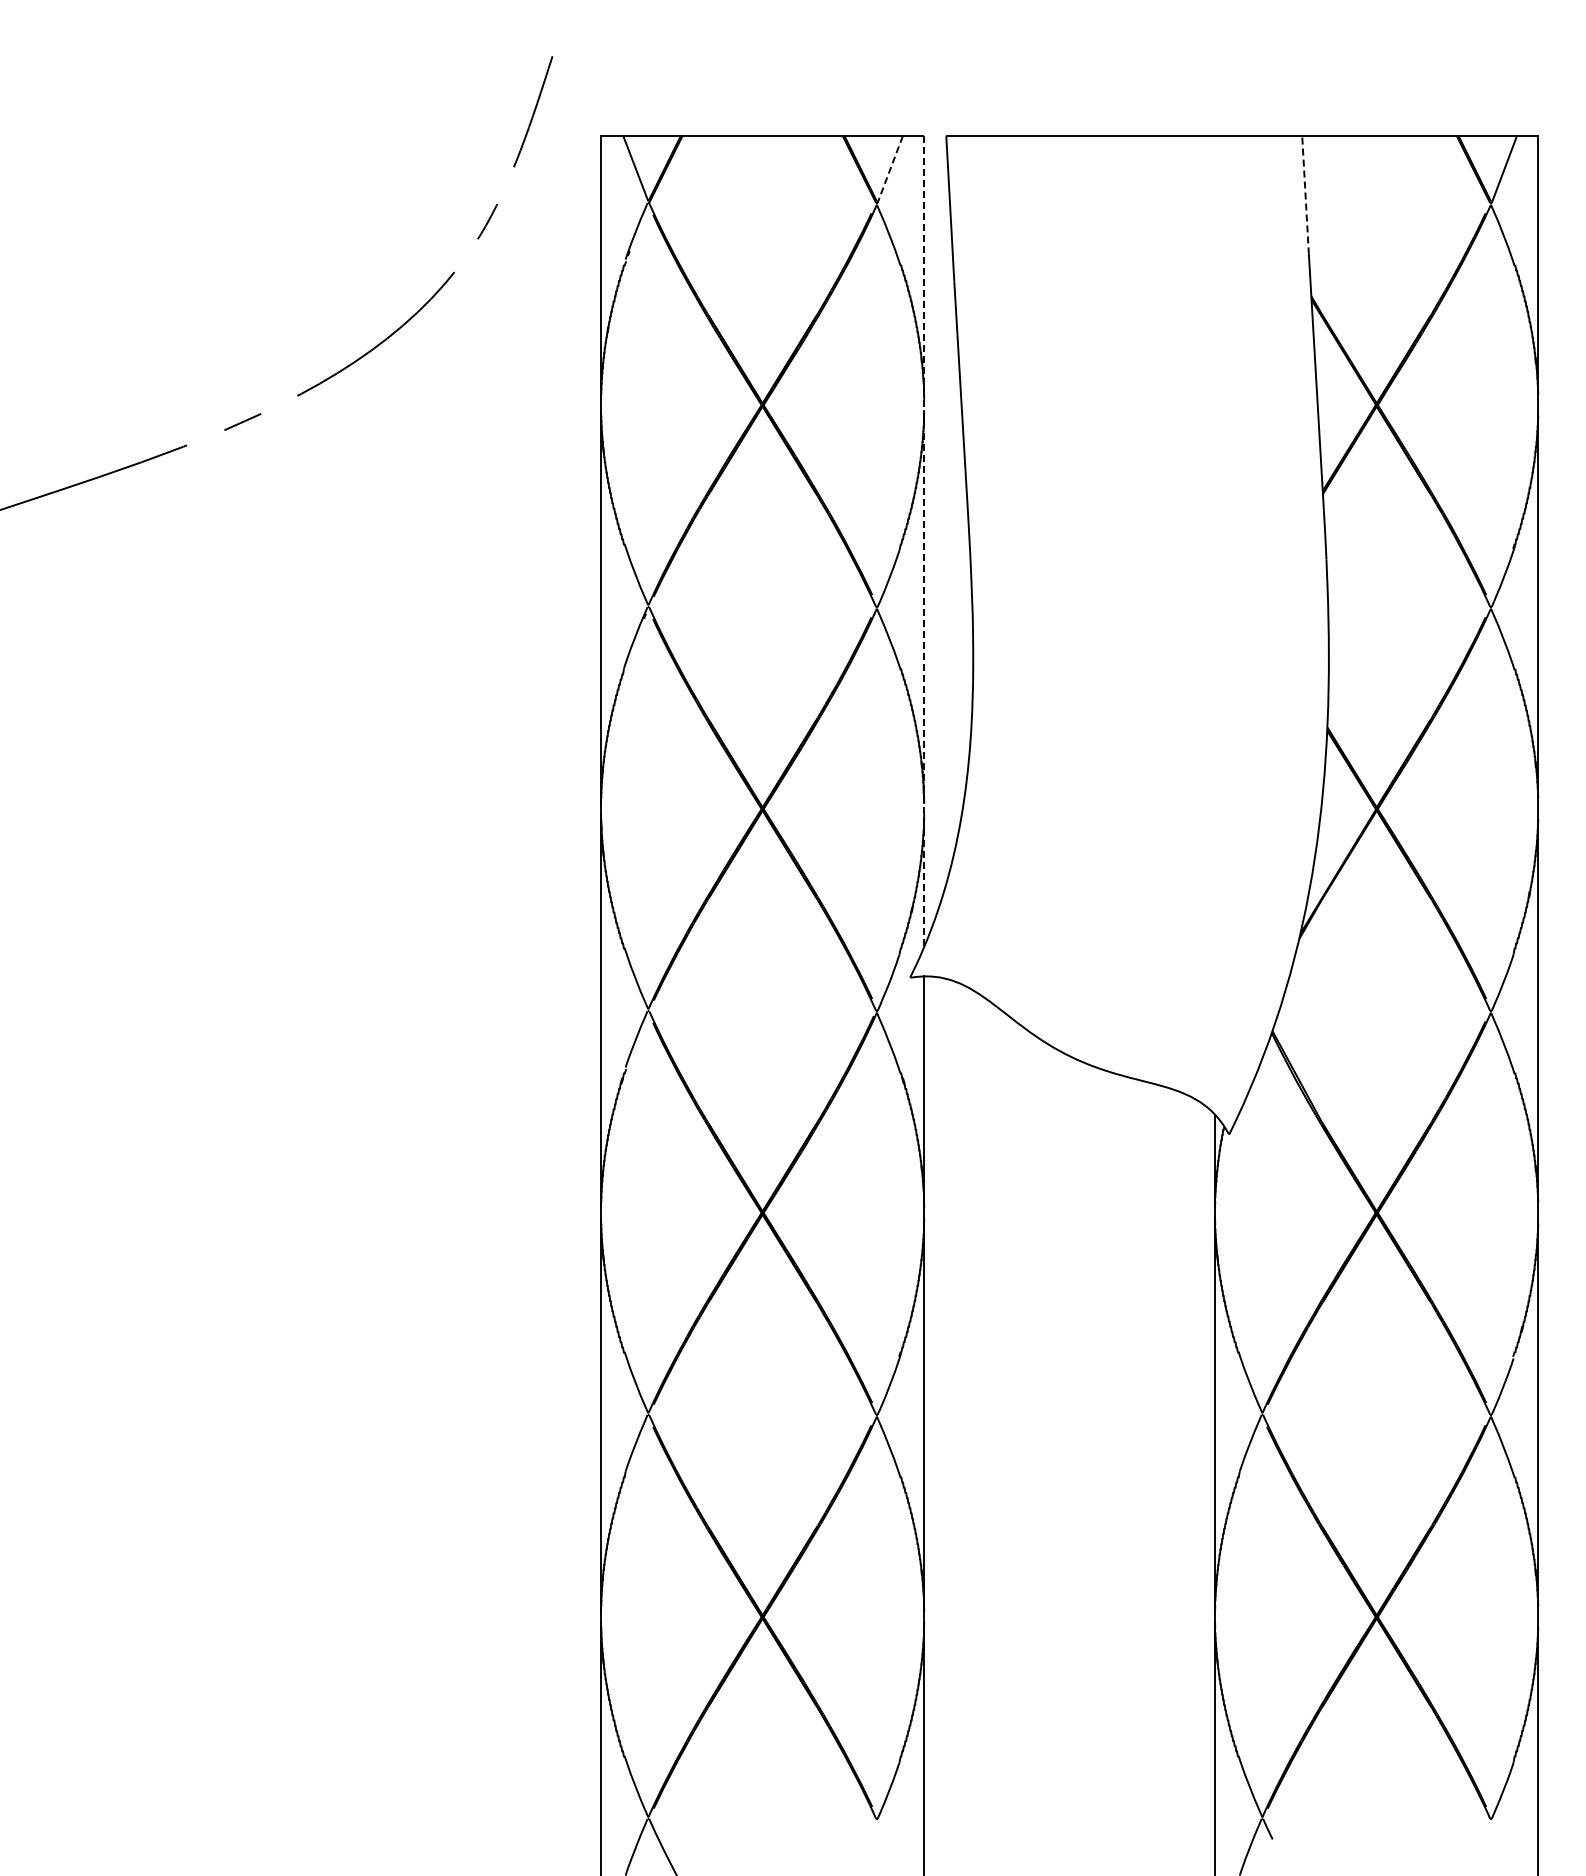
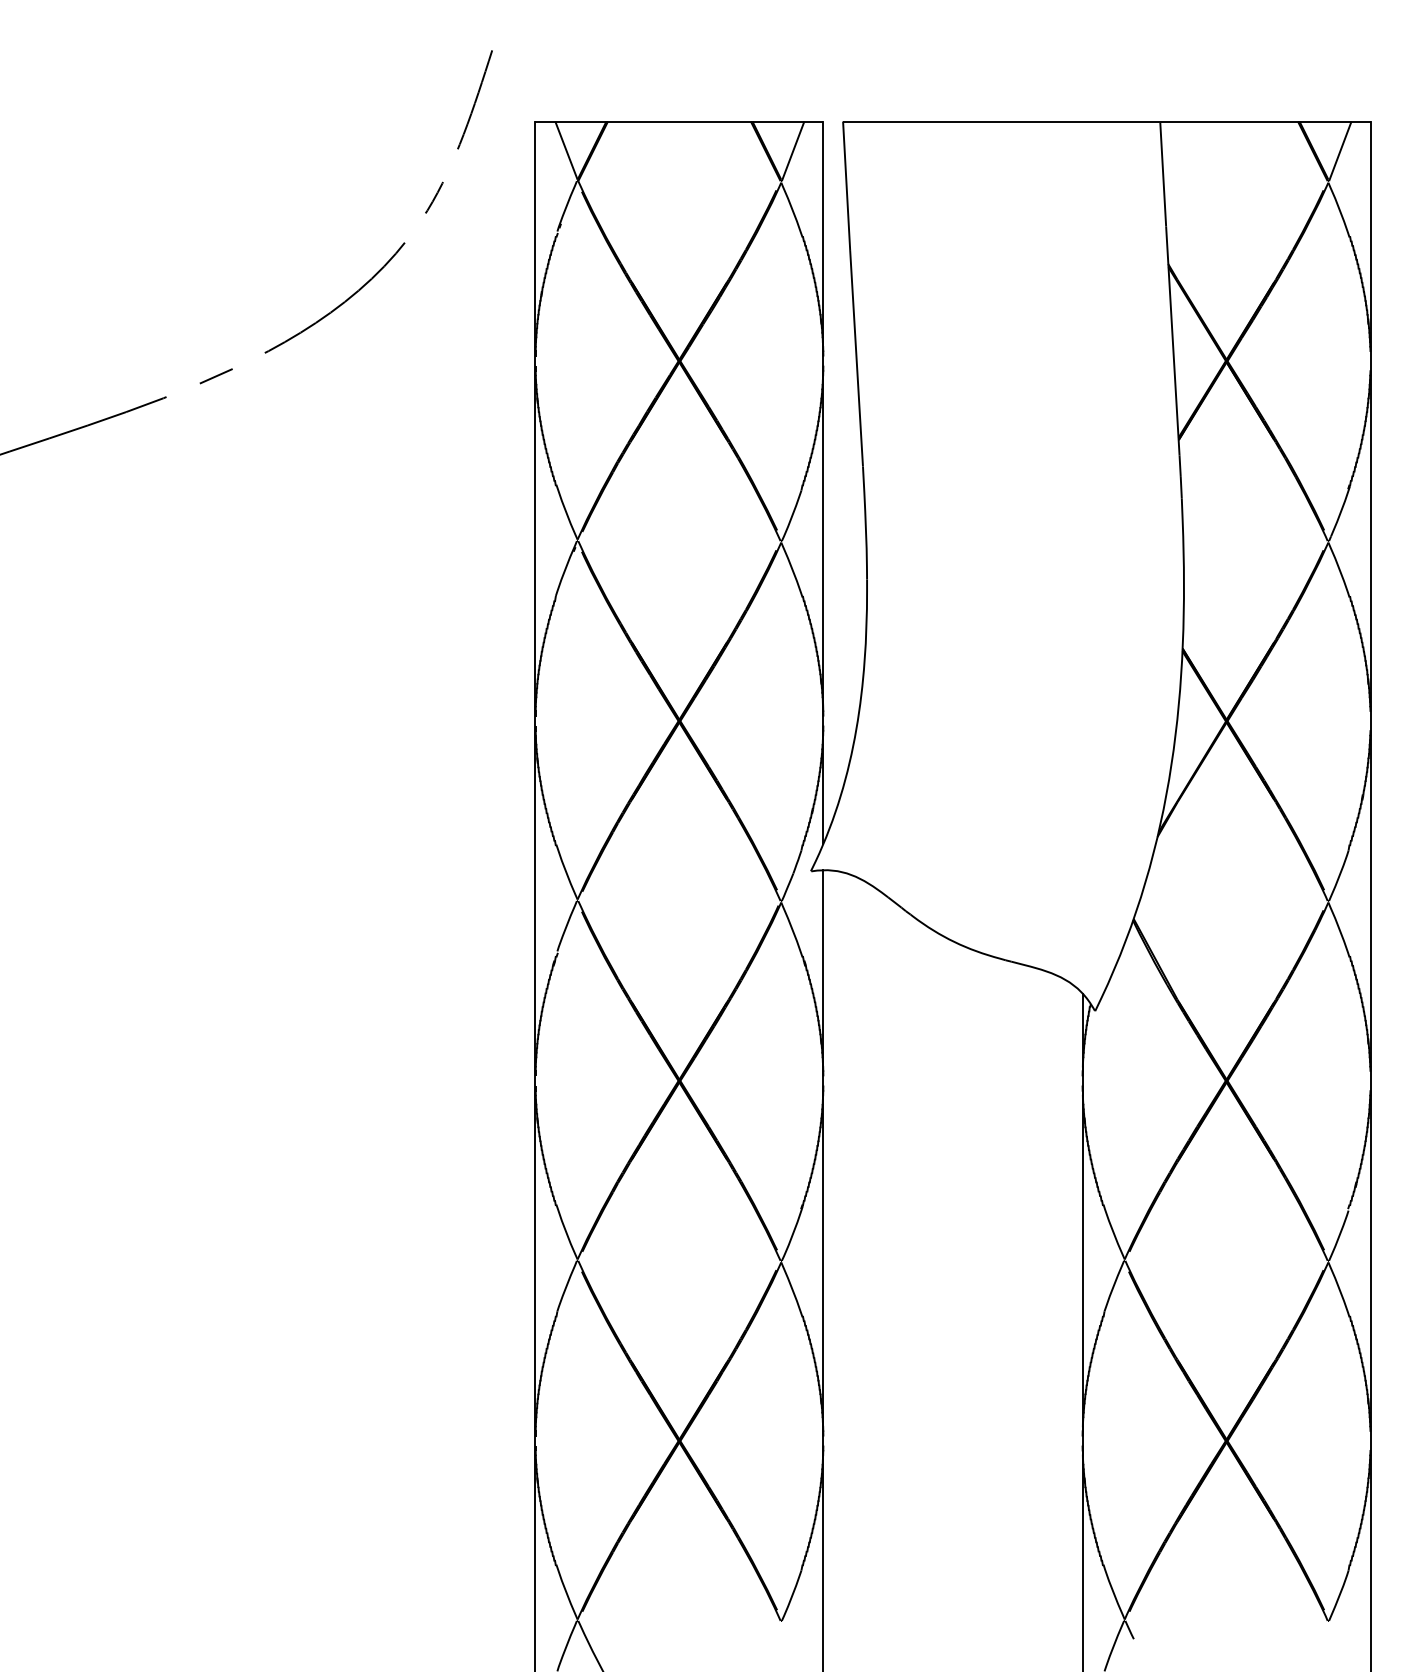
line: (890, 169) -> (793, 151), dashed -> solid
line: (1305, 196) -> (1163, 175), dashed -> solid
line: (924, 542) -> (823, 483), dashed -> solid

